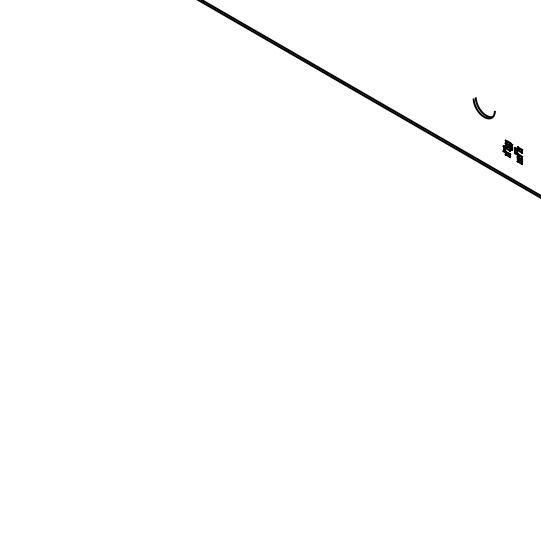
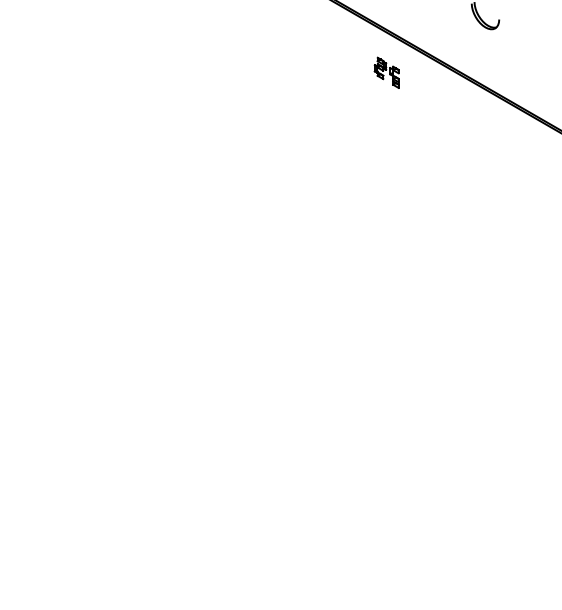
part: (512, 151) -> (386, 71), moved

